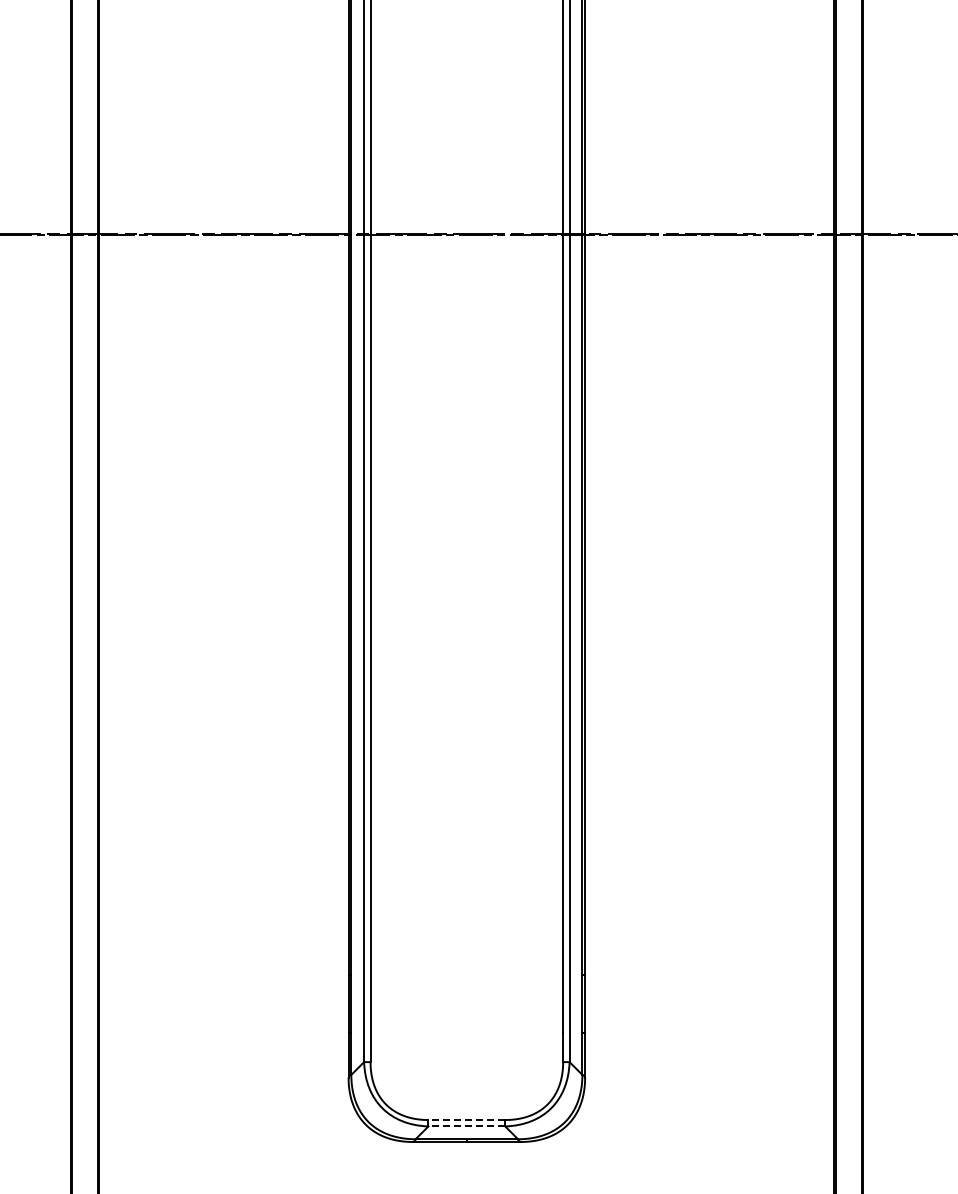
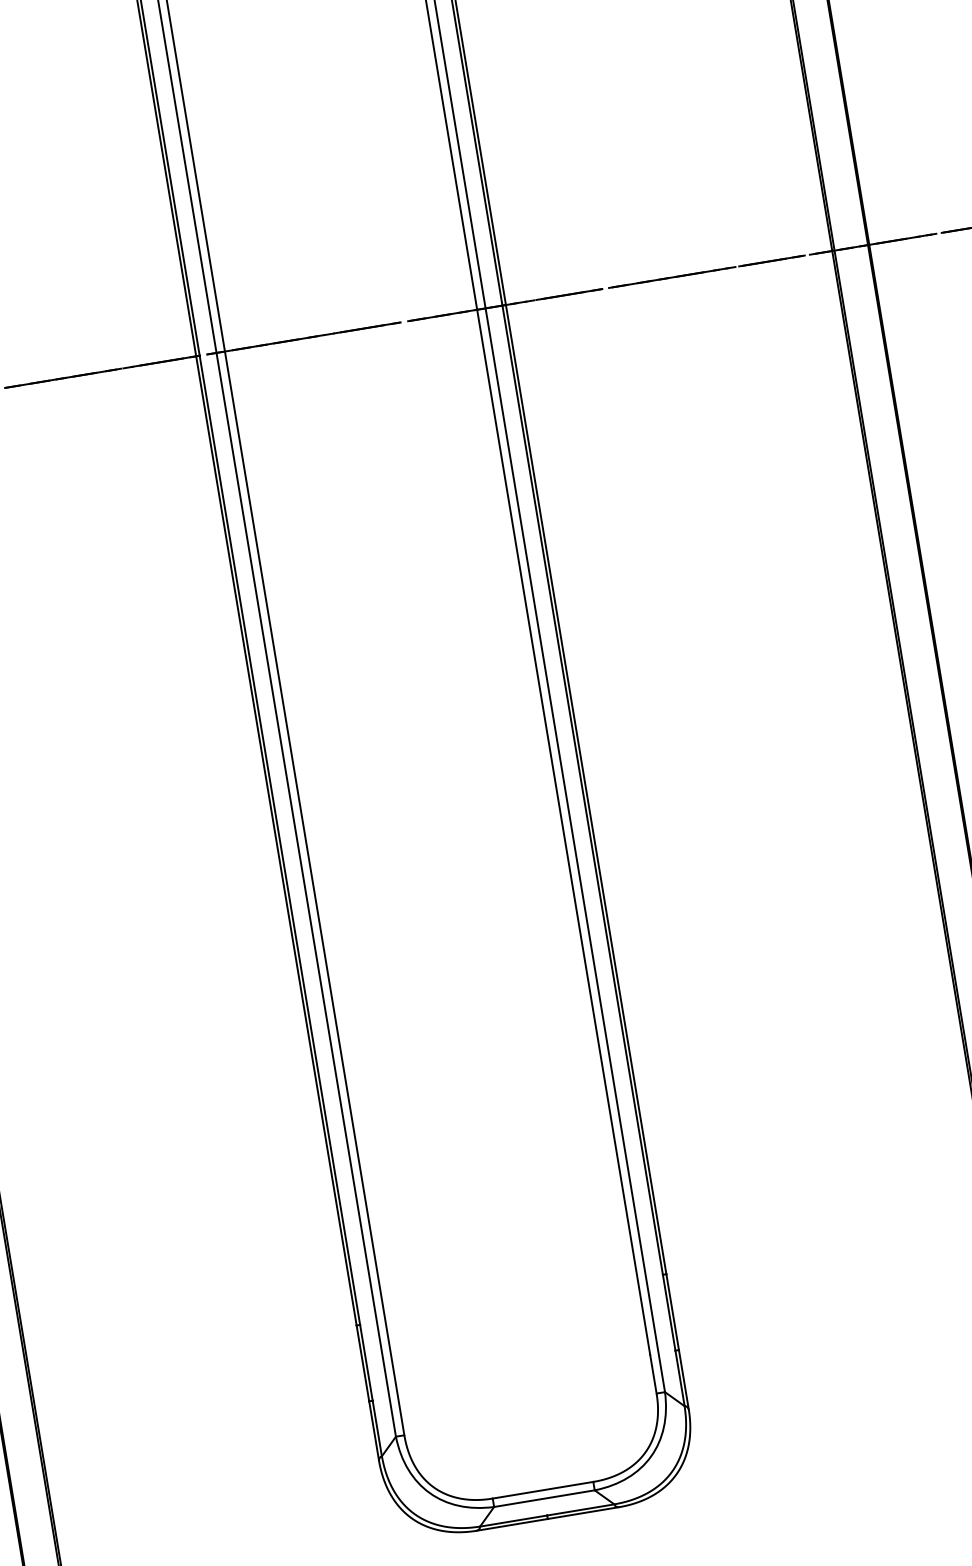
line: (466, 1120) -> (542, 1490), dashed -> solid
line: (466, 1126) -> (543, 1498), dashed -> solid

